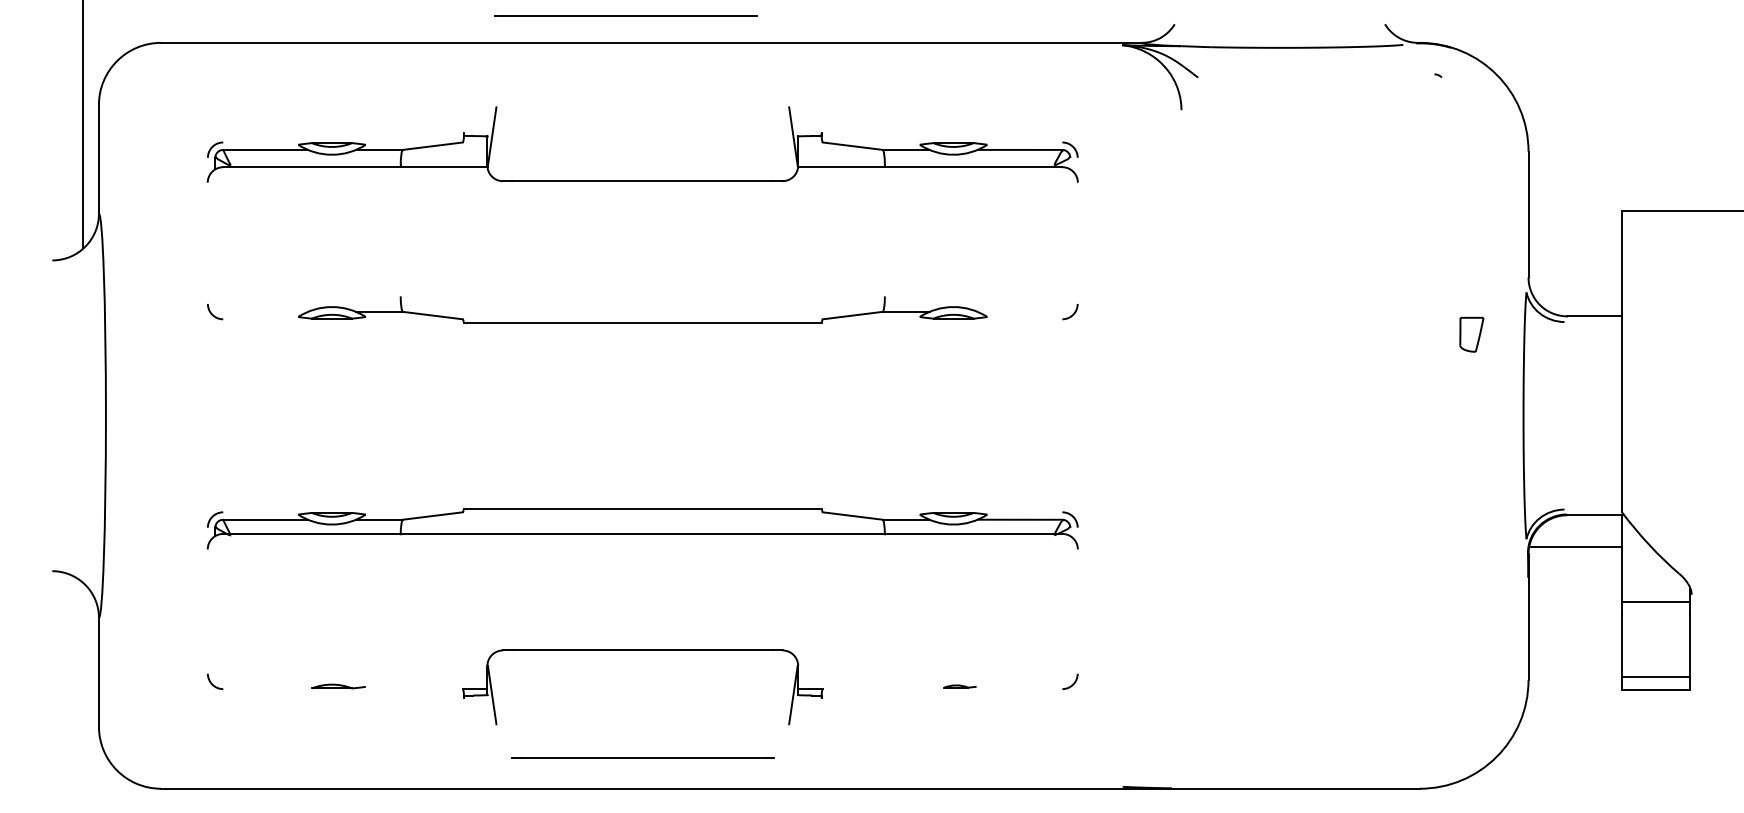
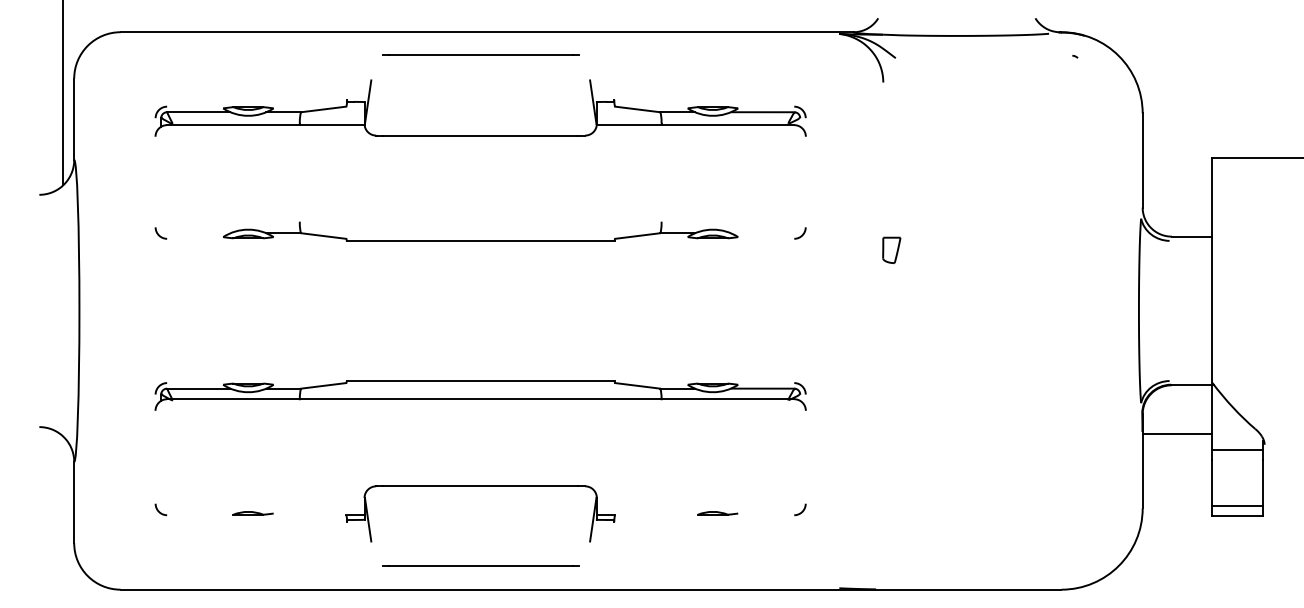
line: (625, 15) -> (480, 55), moved
part: (1471, 334) -> (891, 250), moved
line: (1574, 546) -> (1177, 434), moved
part: (960, 686) -> (718, 513), size x1.67

